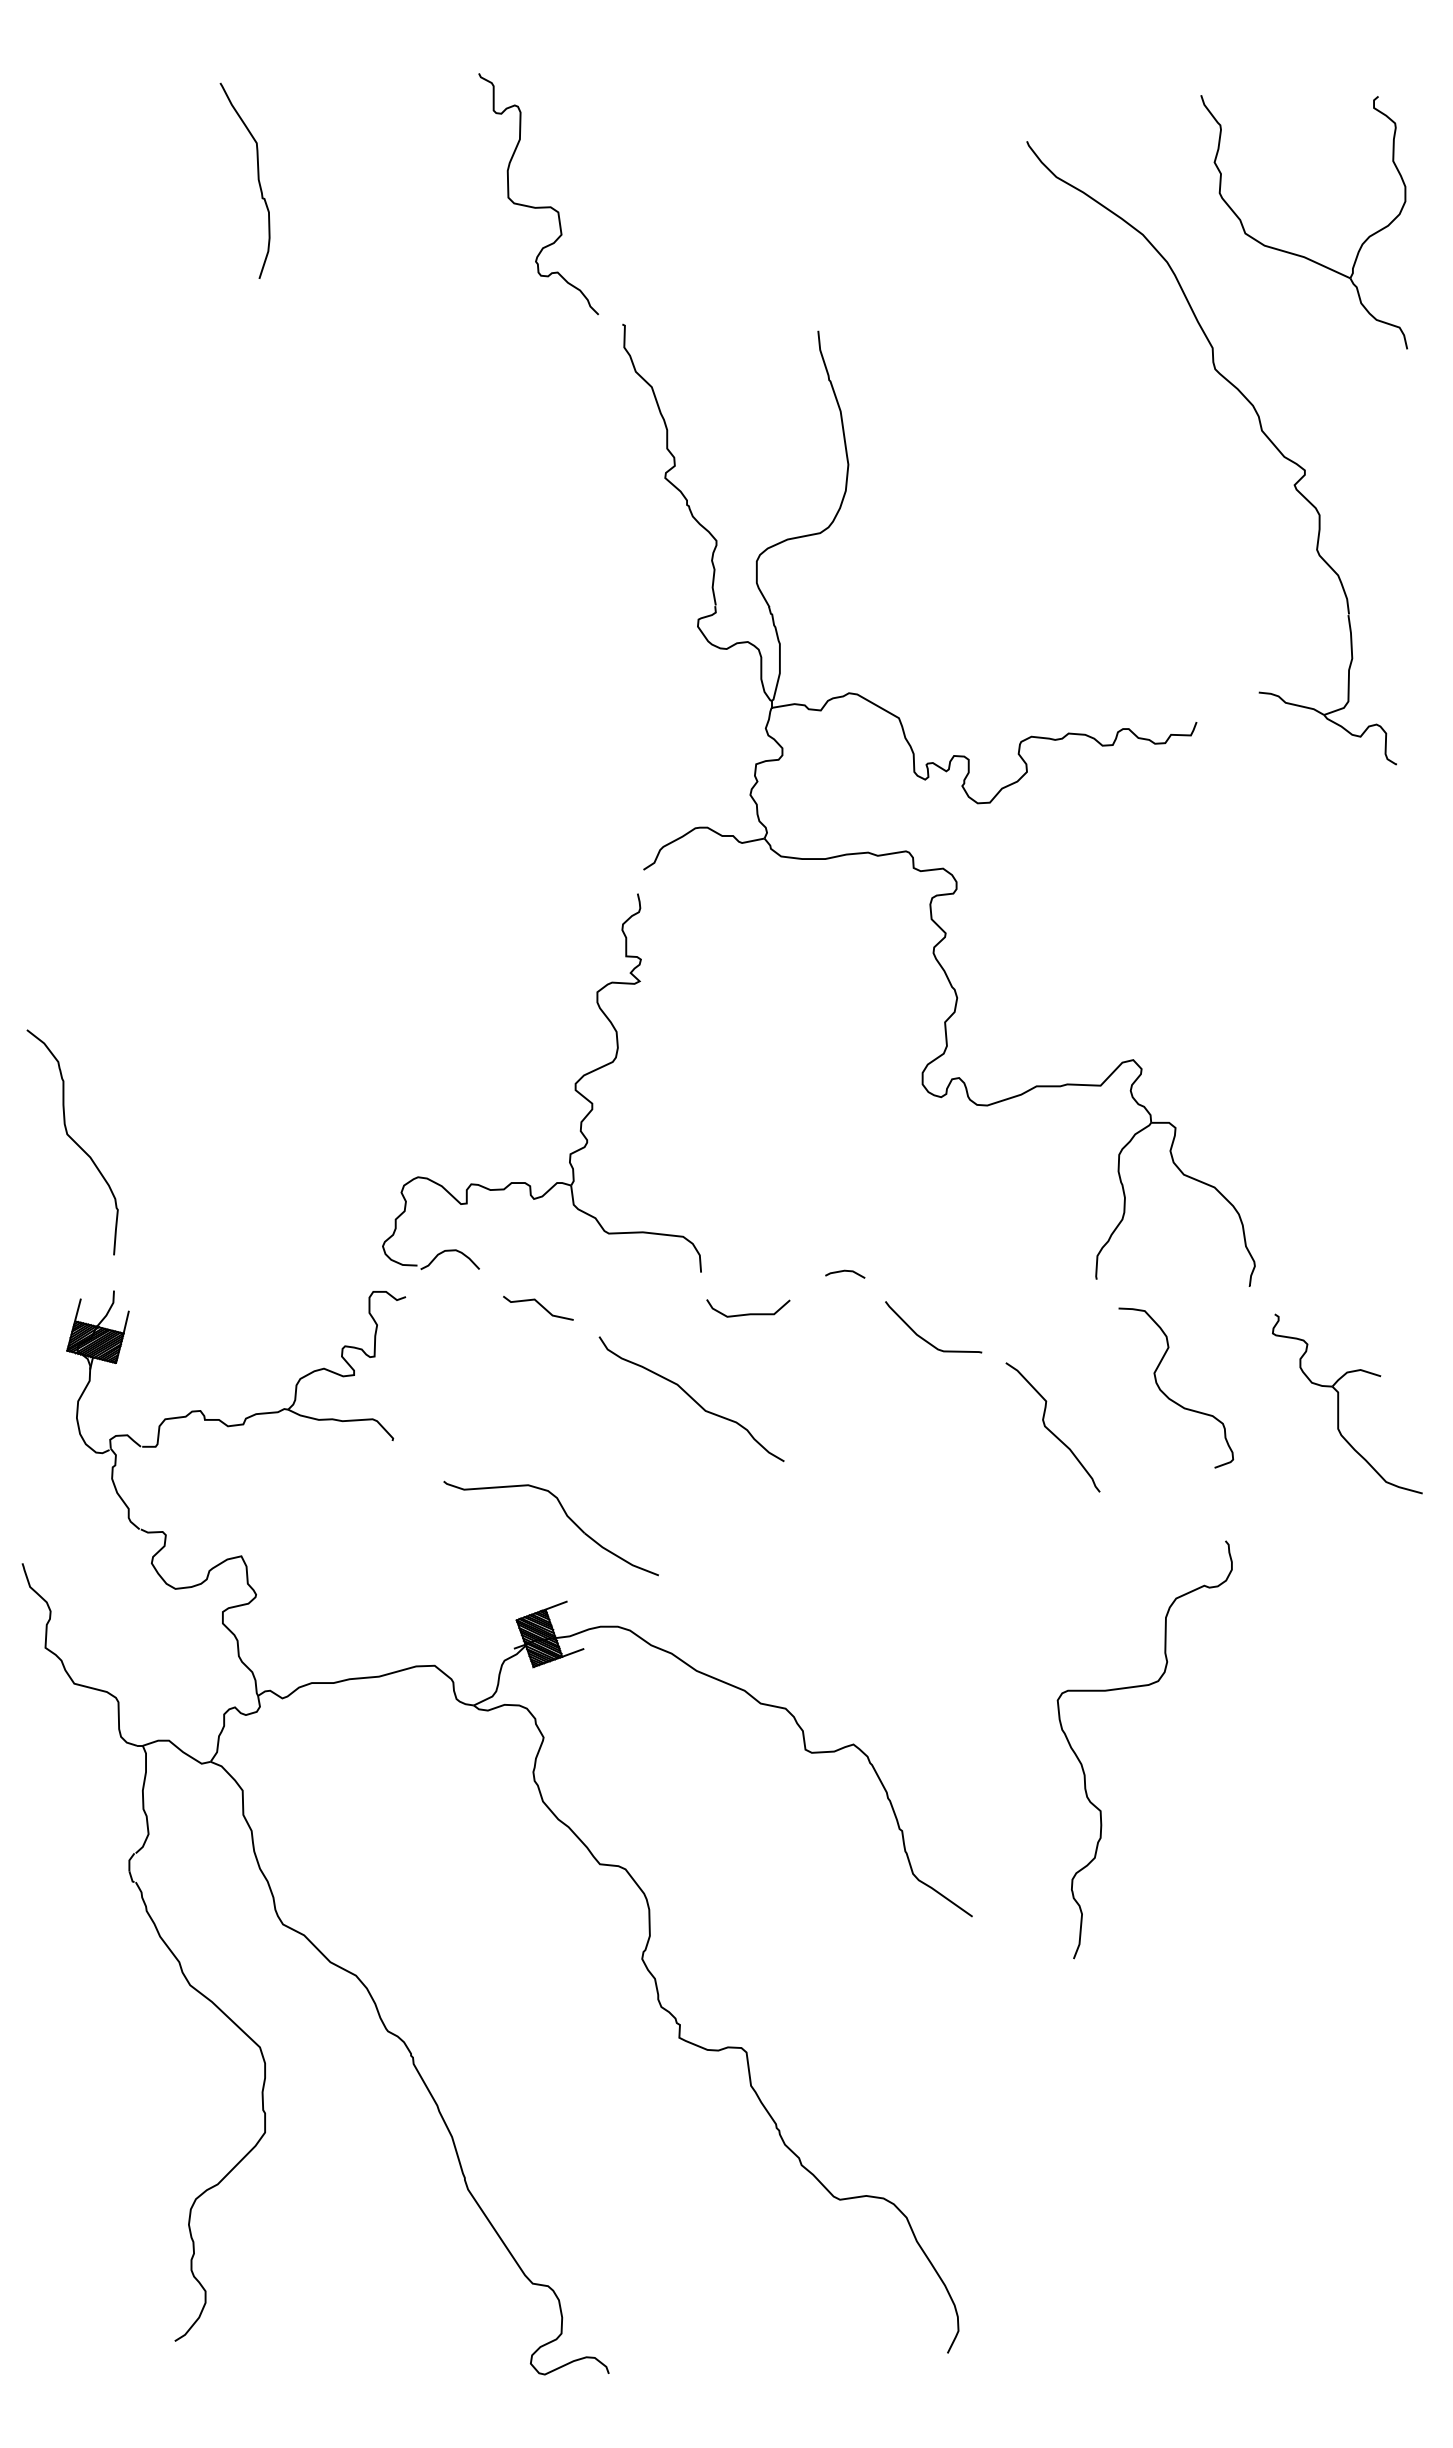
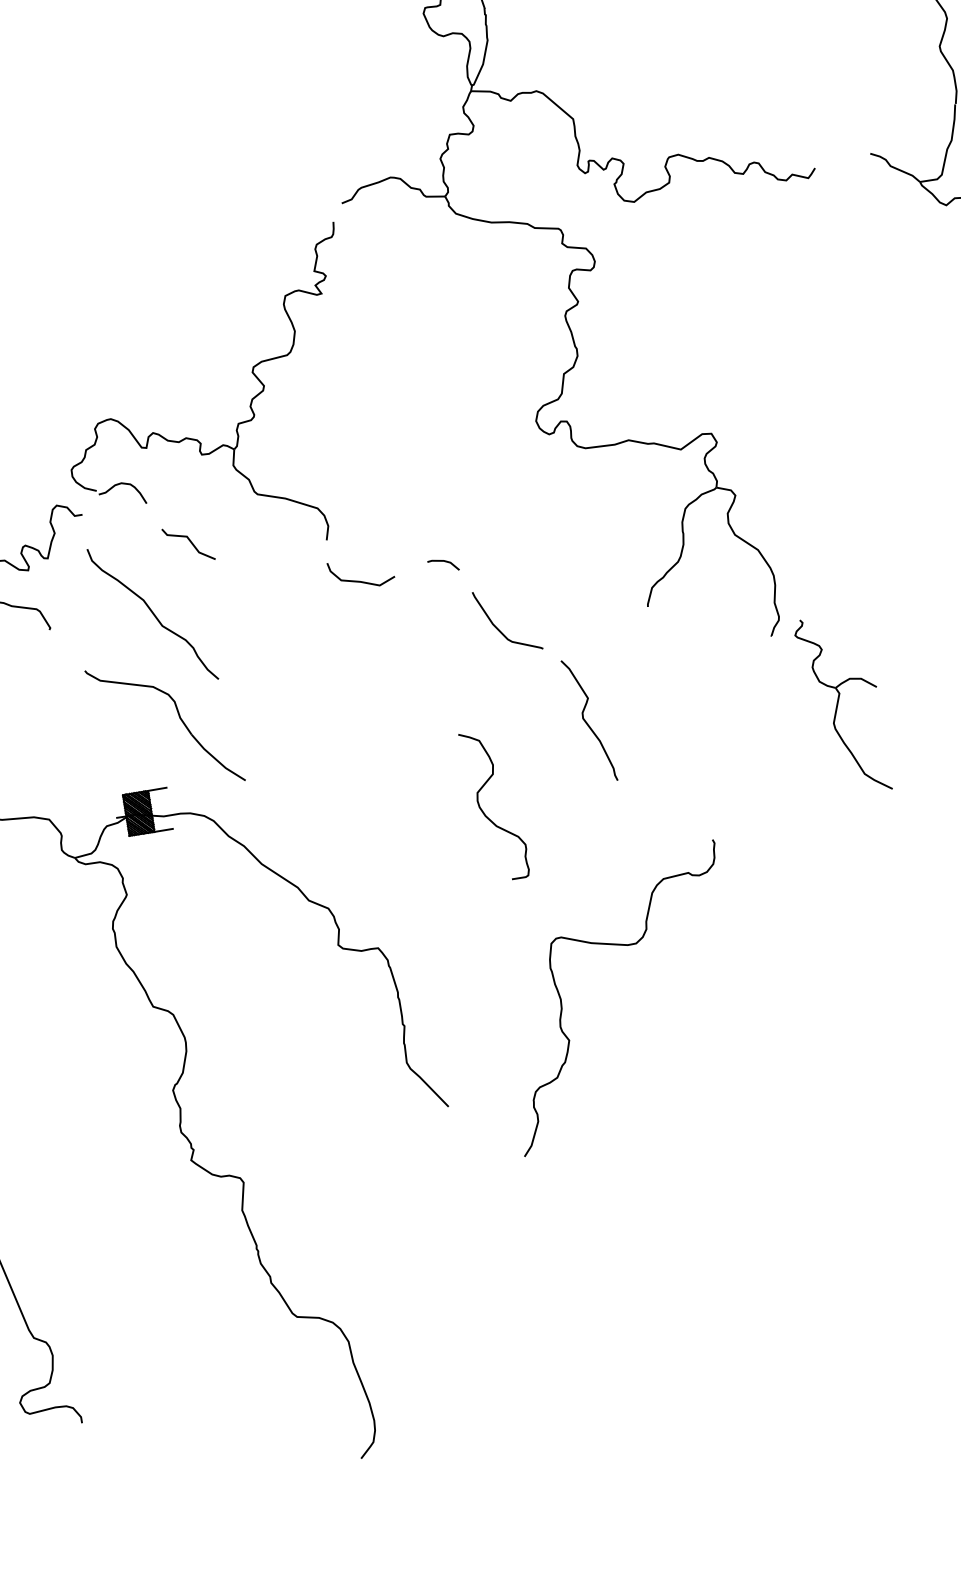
curve: (1167, 1395) -> (484, 813), moved
curve: (691, 1399) -> (152, 614), moved
part: (1339, 1403) -> (838, 702), moved

